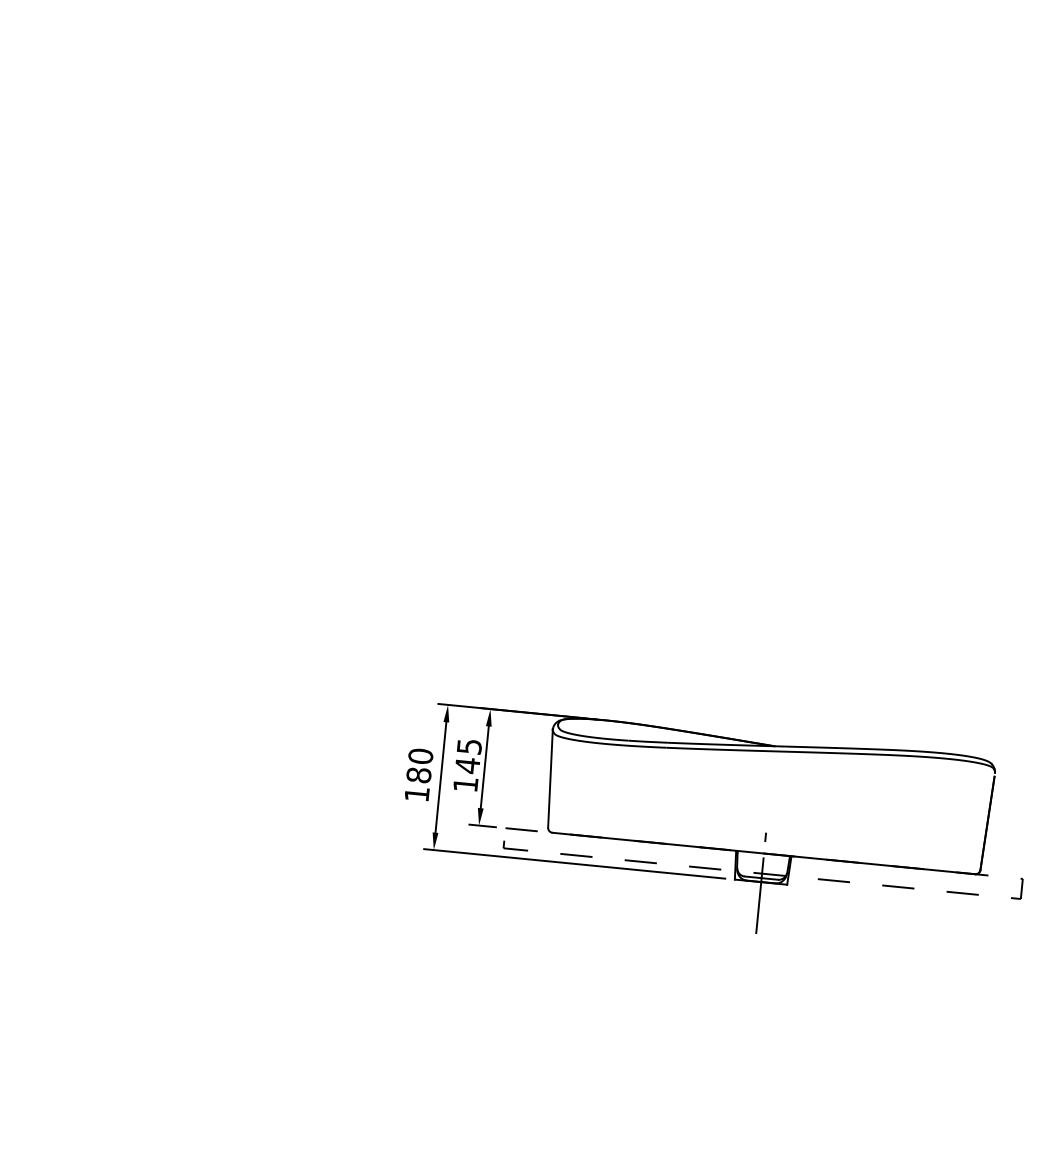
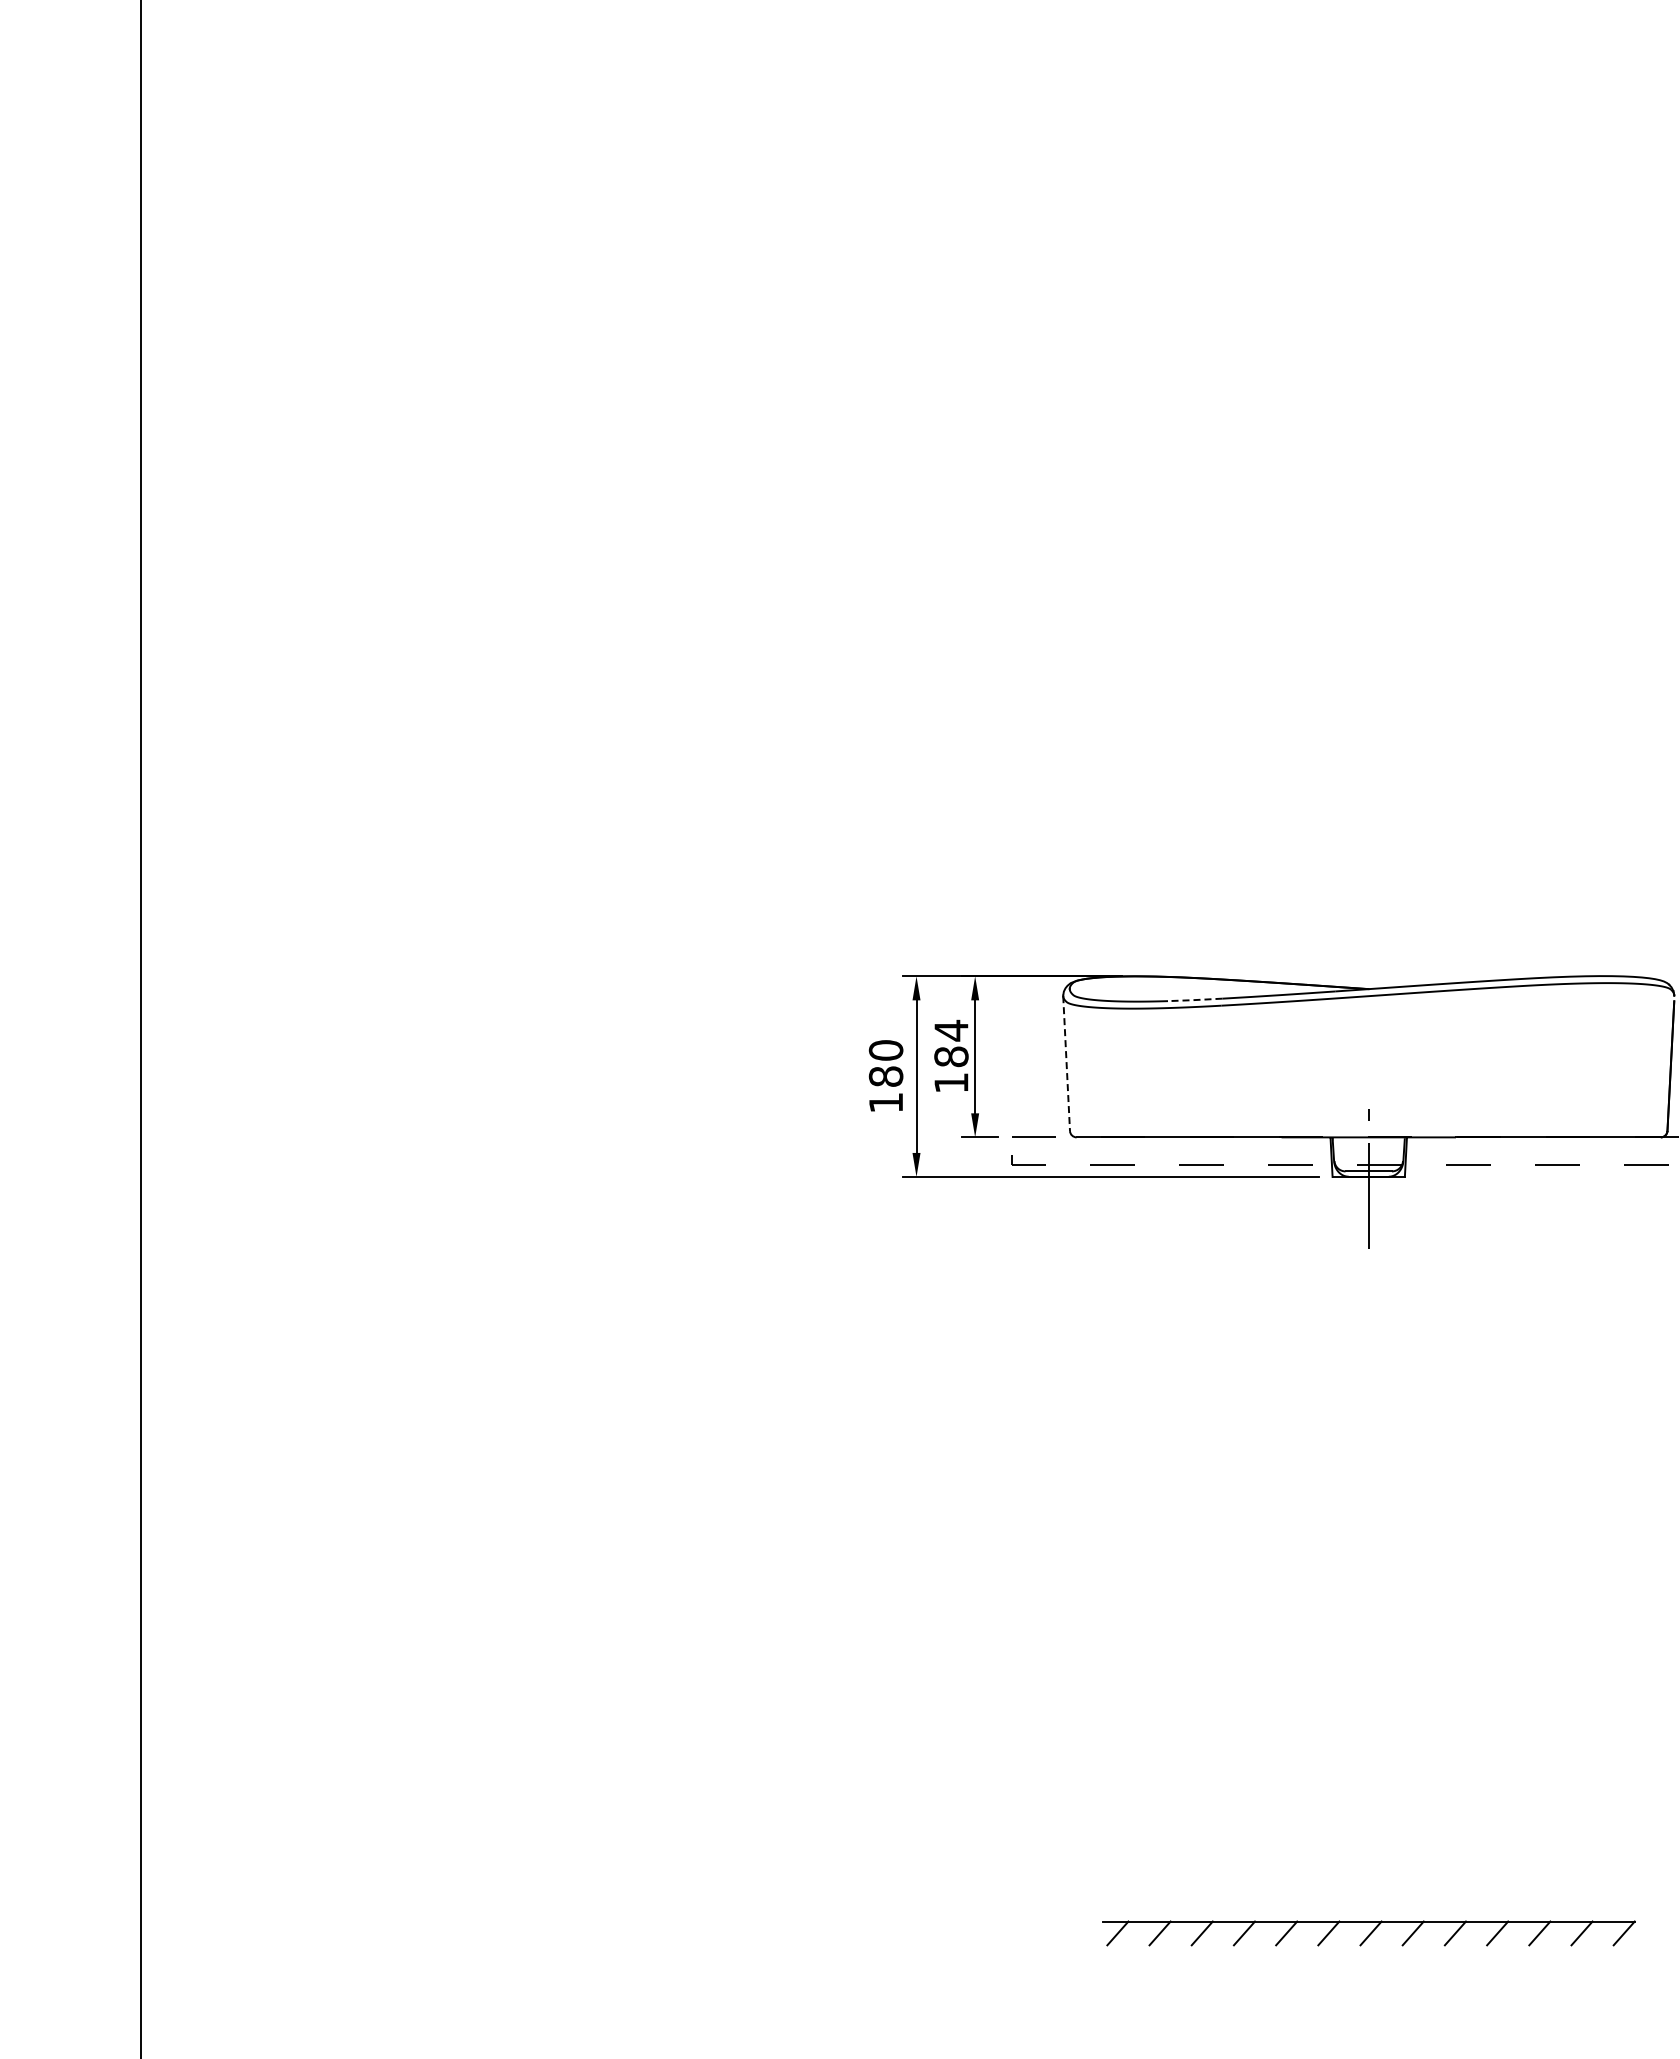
line: (647, 742) -> (1194, 1000), solid -> dashed
text: (468, 755) -> (951, 1043), 145 -> 184
line: (550, 778) -> (1066, 1063), solid -> dashed

